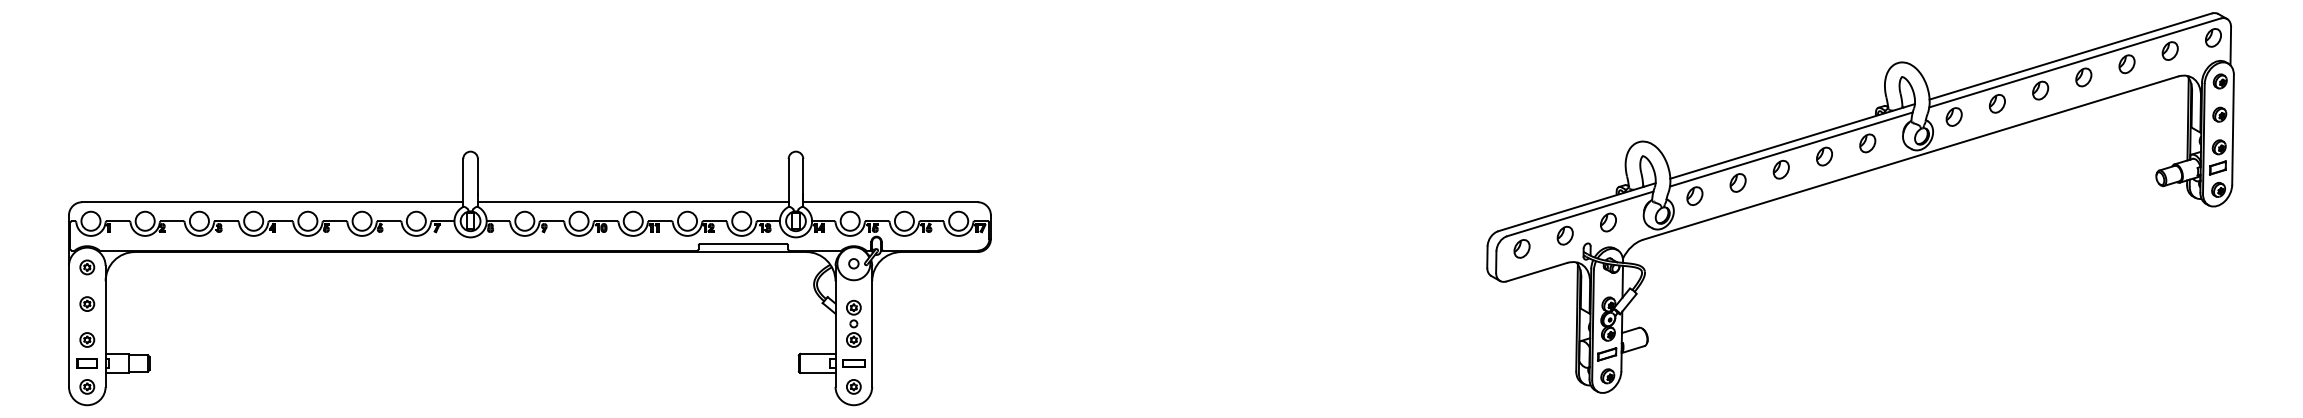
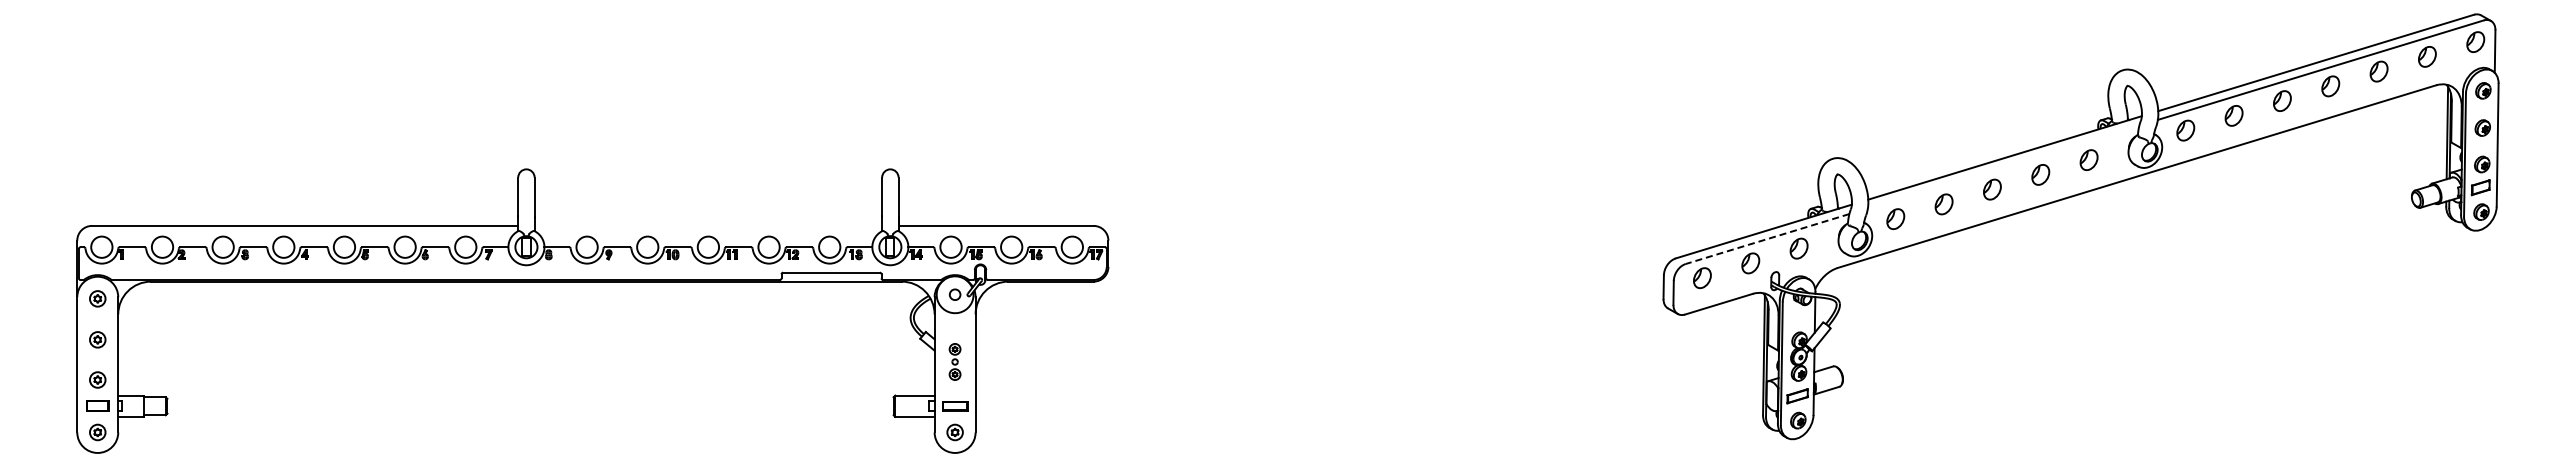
line: (1791, 149) -> (2003, 166), removed
line: (633, 201) -> (708, 225), removed
line: (1580, 214) -> (1767, 239), solid -> dashed
part: (853, 323) -> (954, 361), size x0.7

